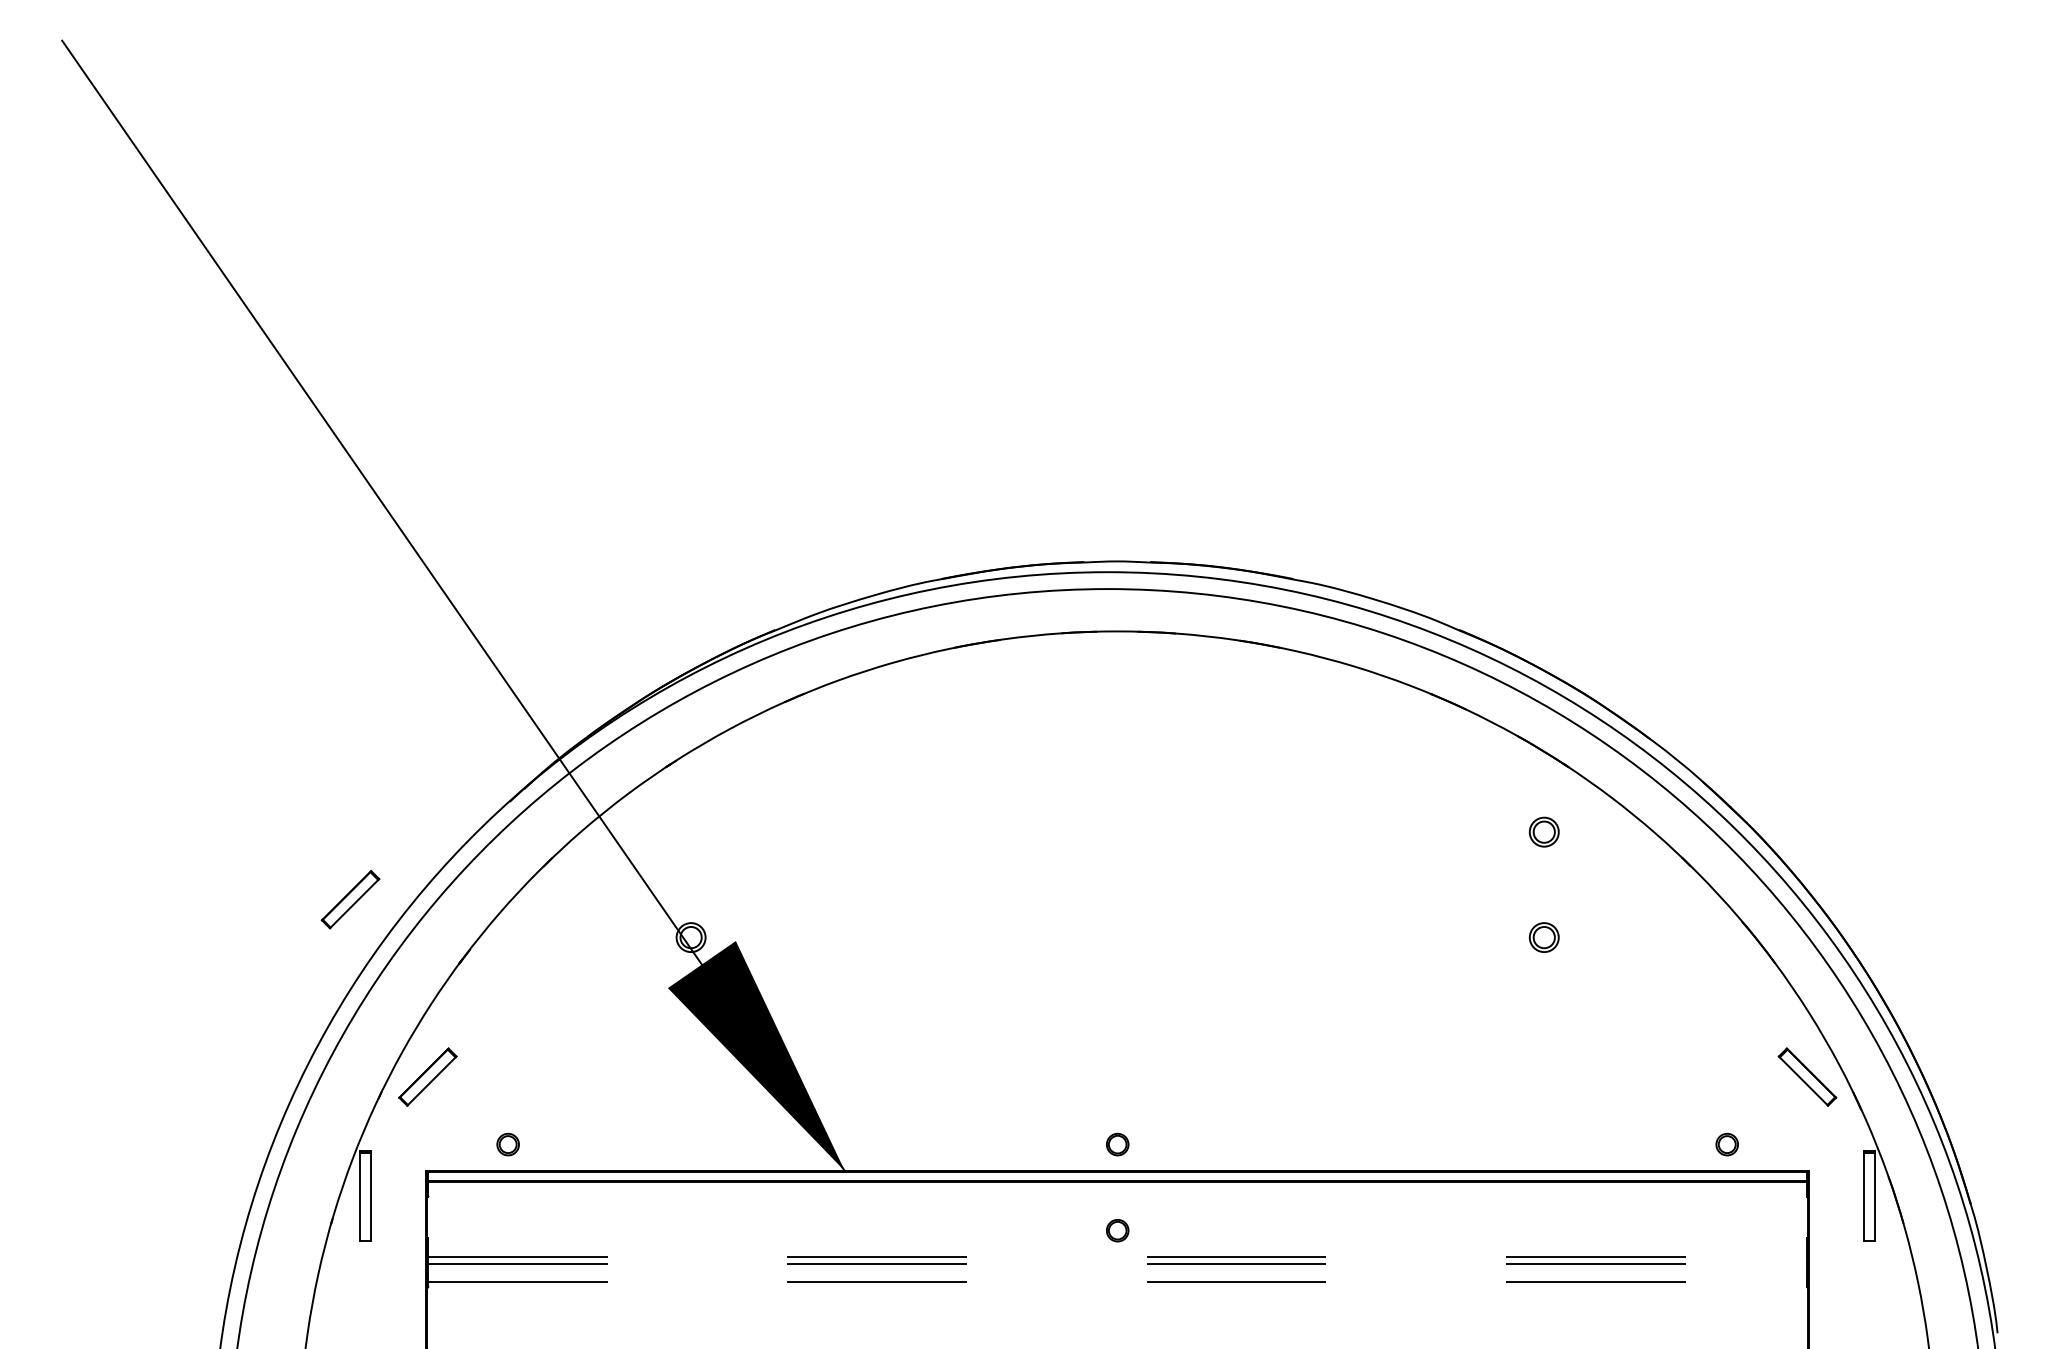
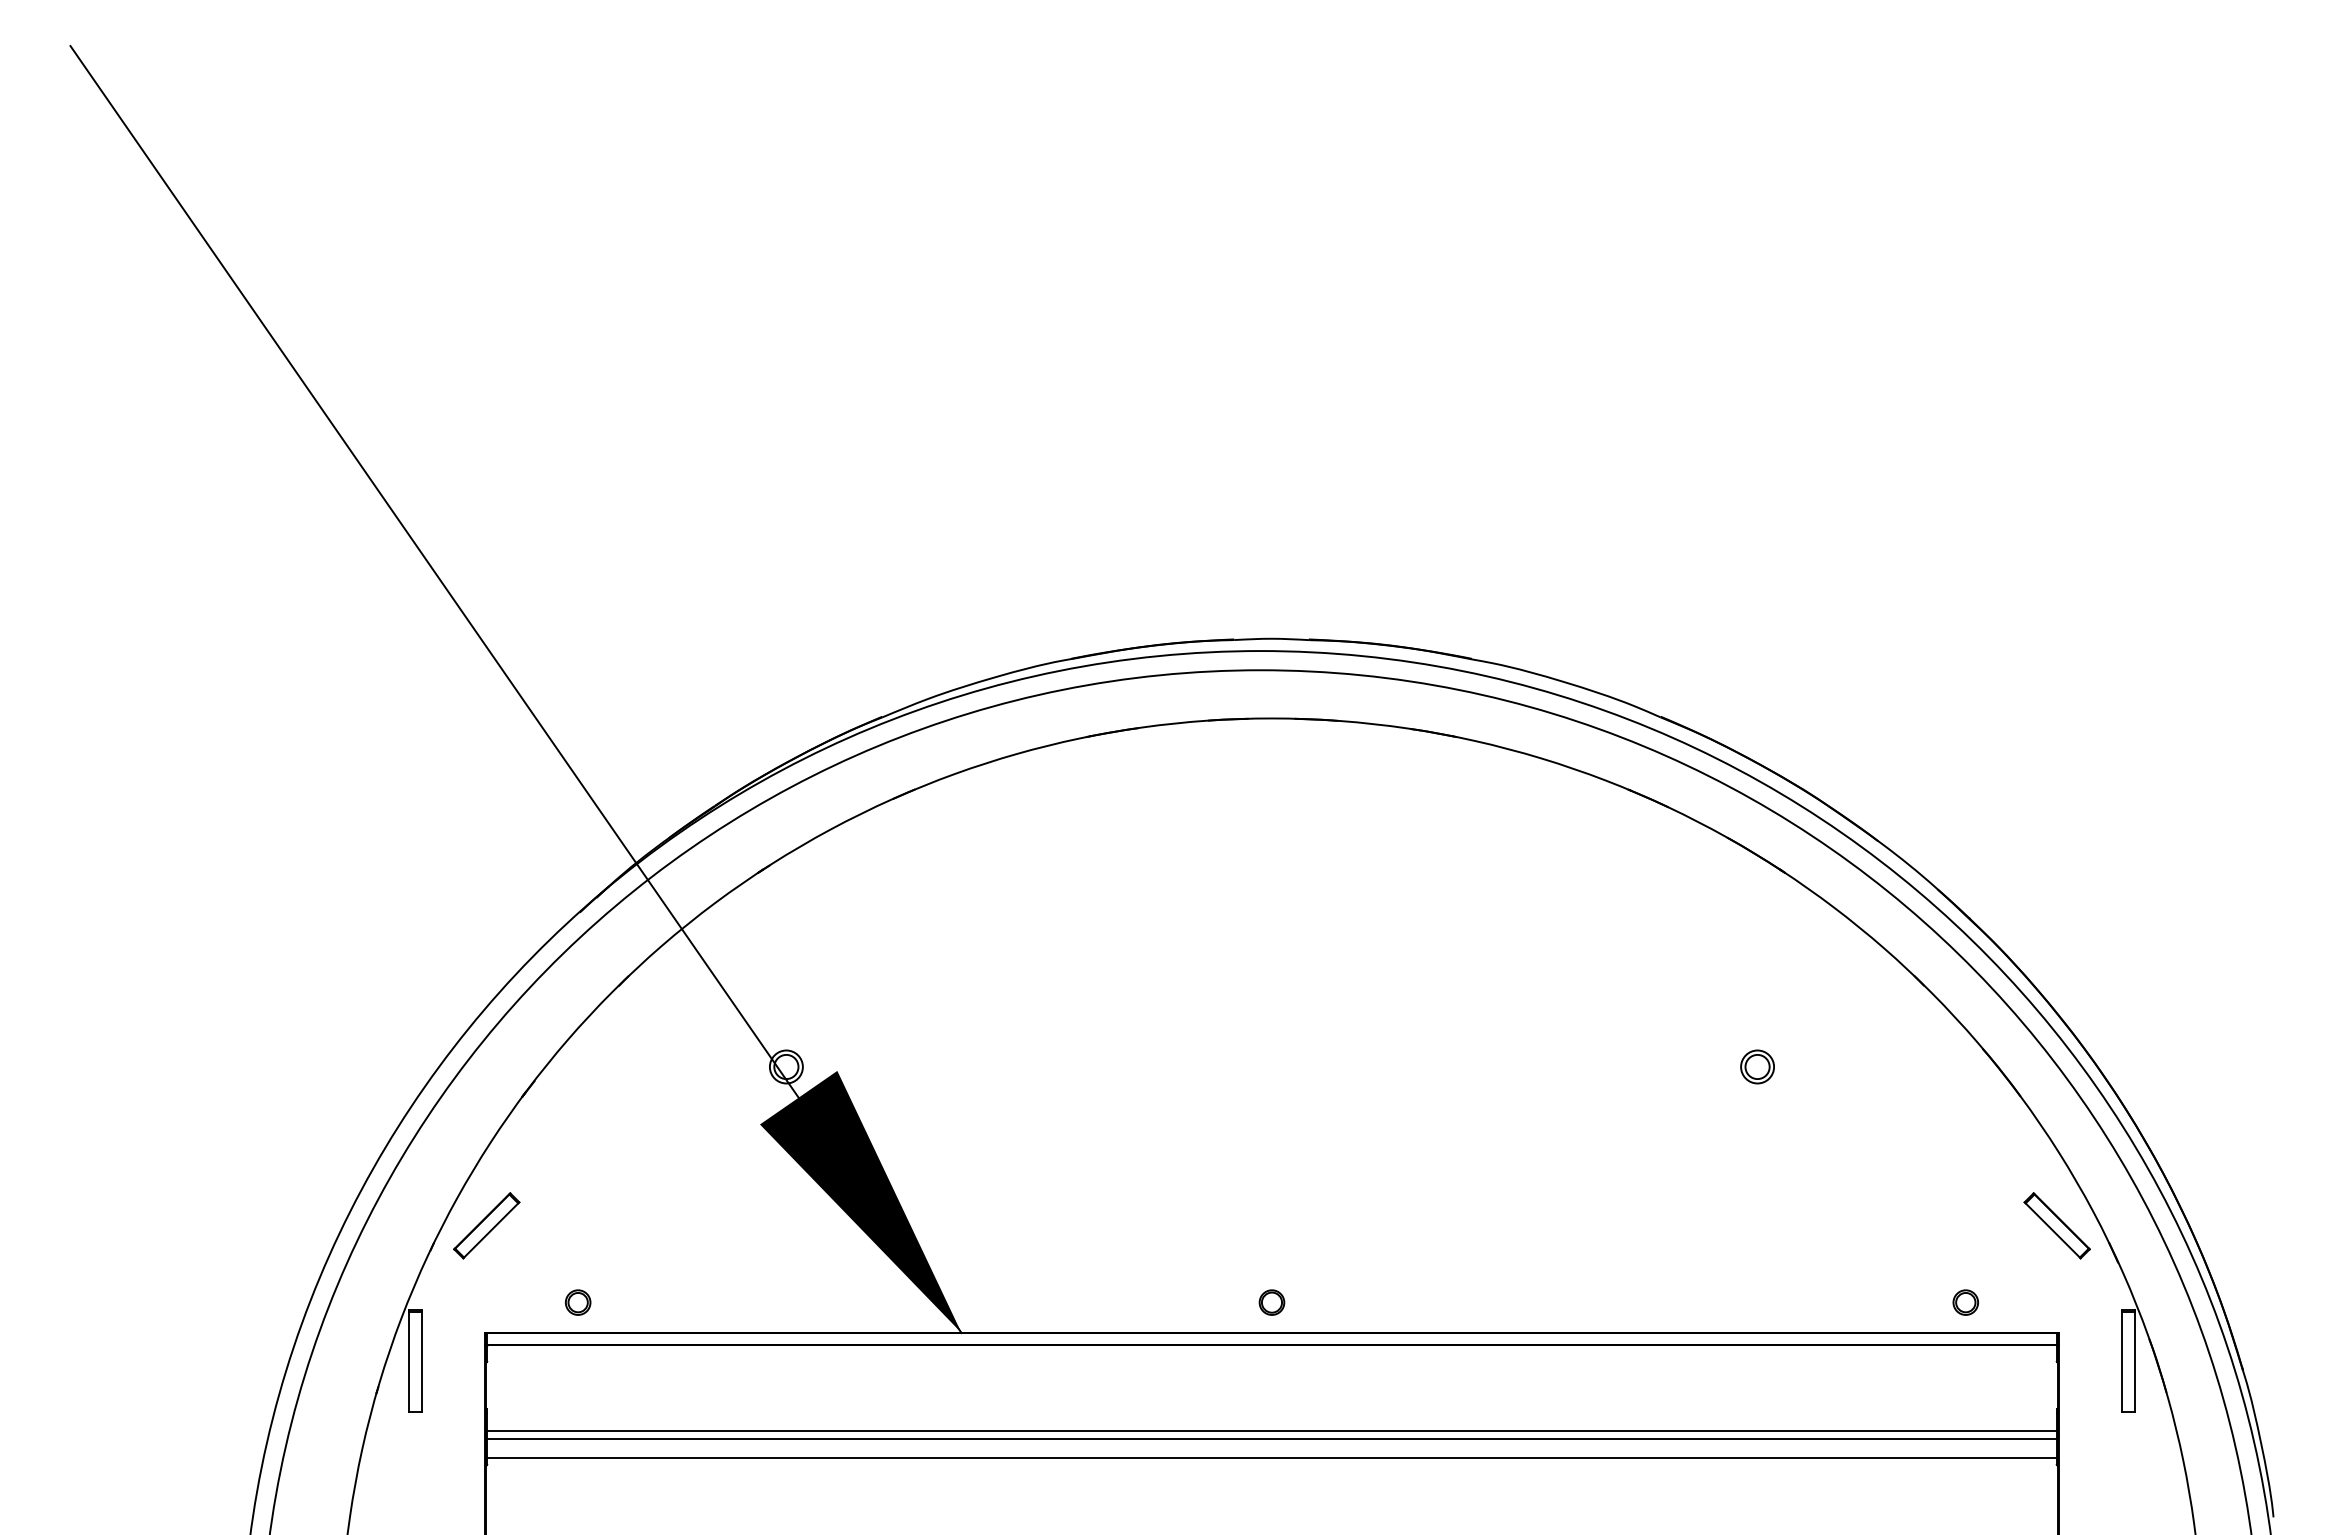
part: (1544, 831) -> (1757, 946), removed
part: (350, 899) -> (398, 1023), removed
part: (1117, 1230) -> (1271, 1400), removed
line: (1117, 1257) -> (1271, 1431), dashed -> solid
line: (1117, 1264) -> (1271, 1439), dashed -> solid
line: (1117, 1281) -> (1271, 1458), dashed -> solid

